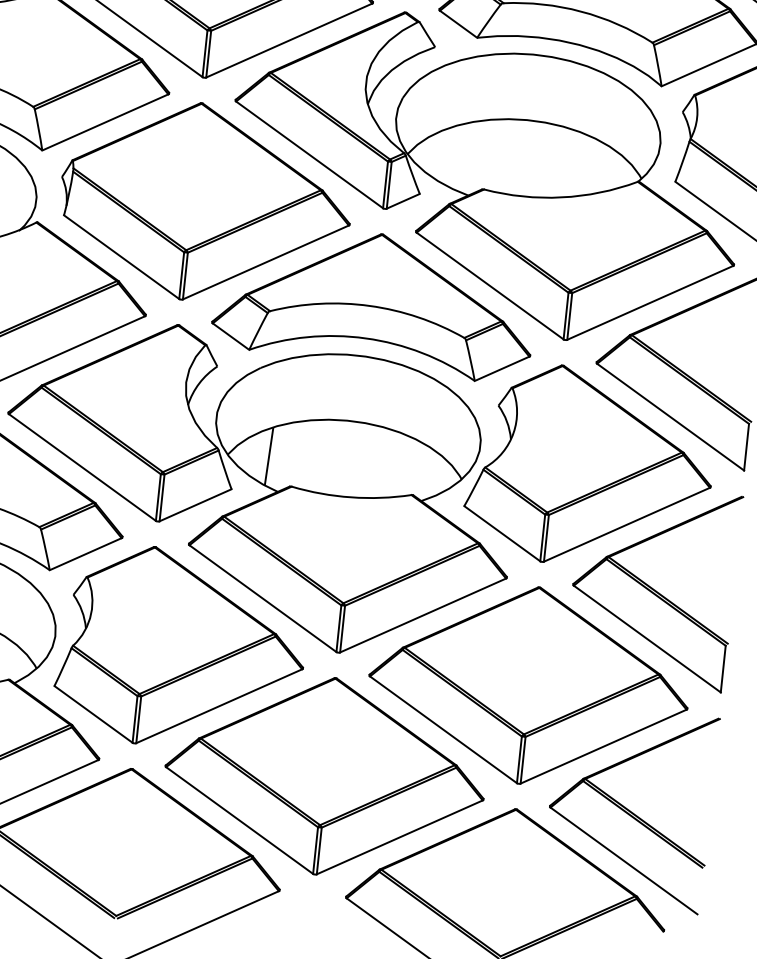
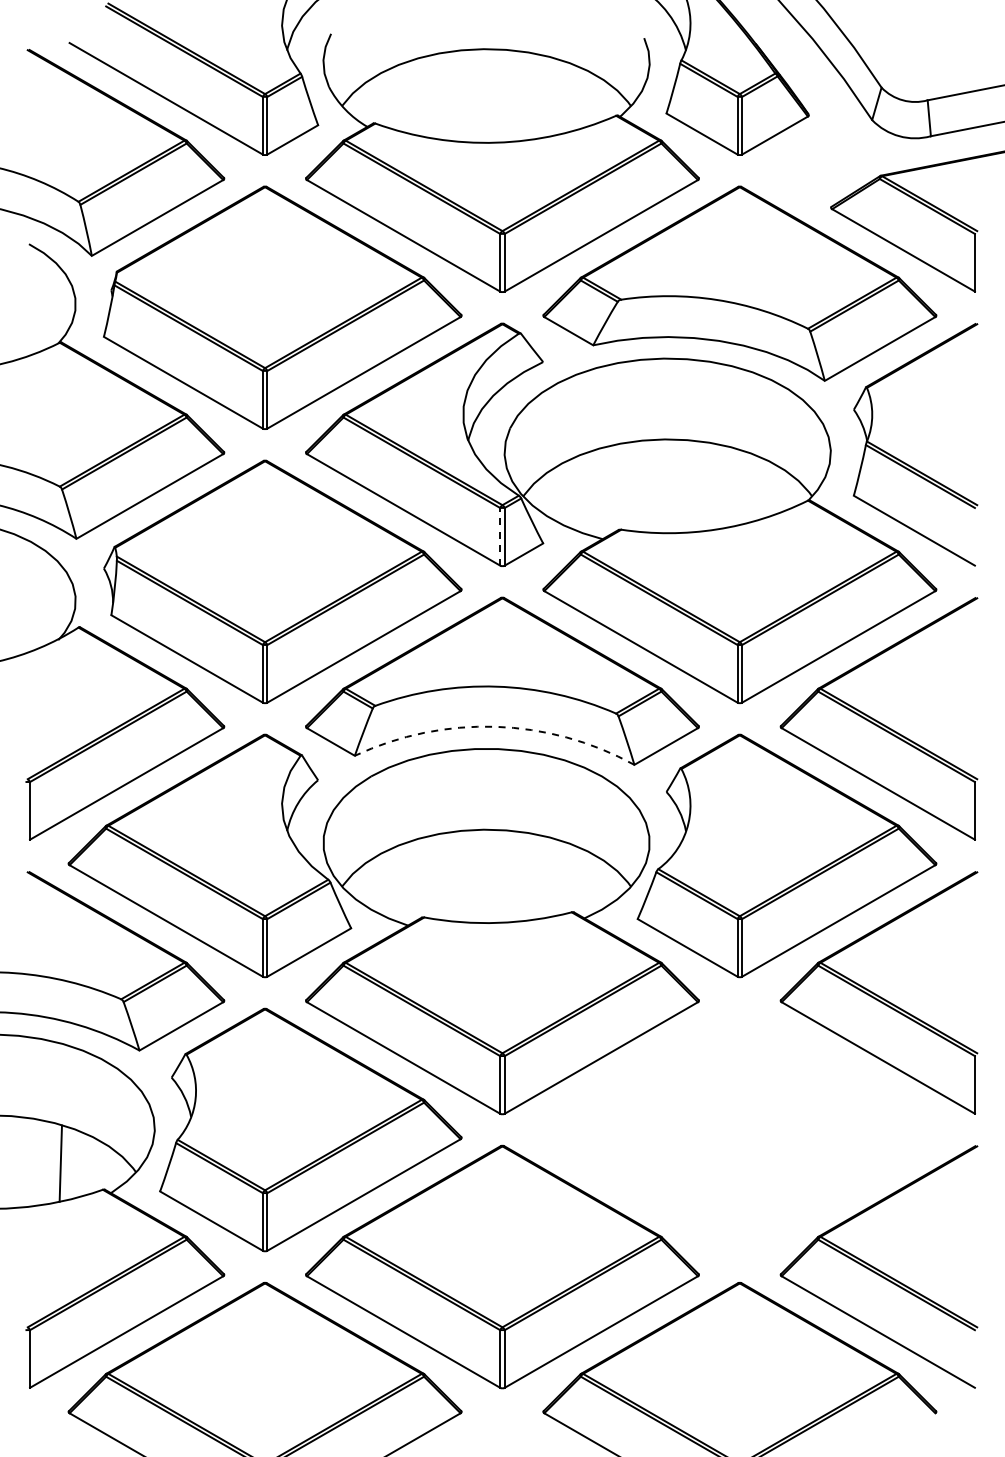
line: (385, 184) -> (500, 536), solid -> dashed
arc: (365, 338) -> (495, 726), solid -> dashed
line: (268, 456) -> (392, 883), removed
part: (528, 685) -> (739, 1129), removed

